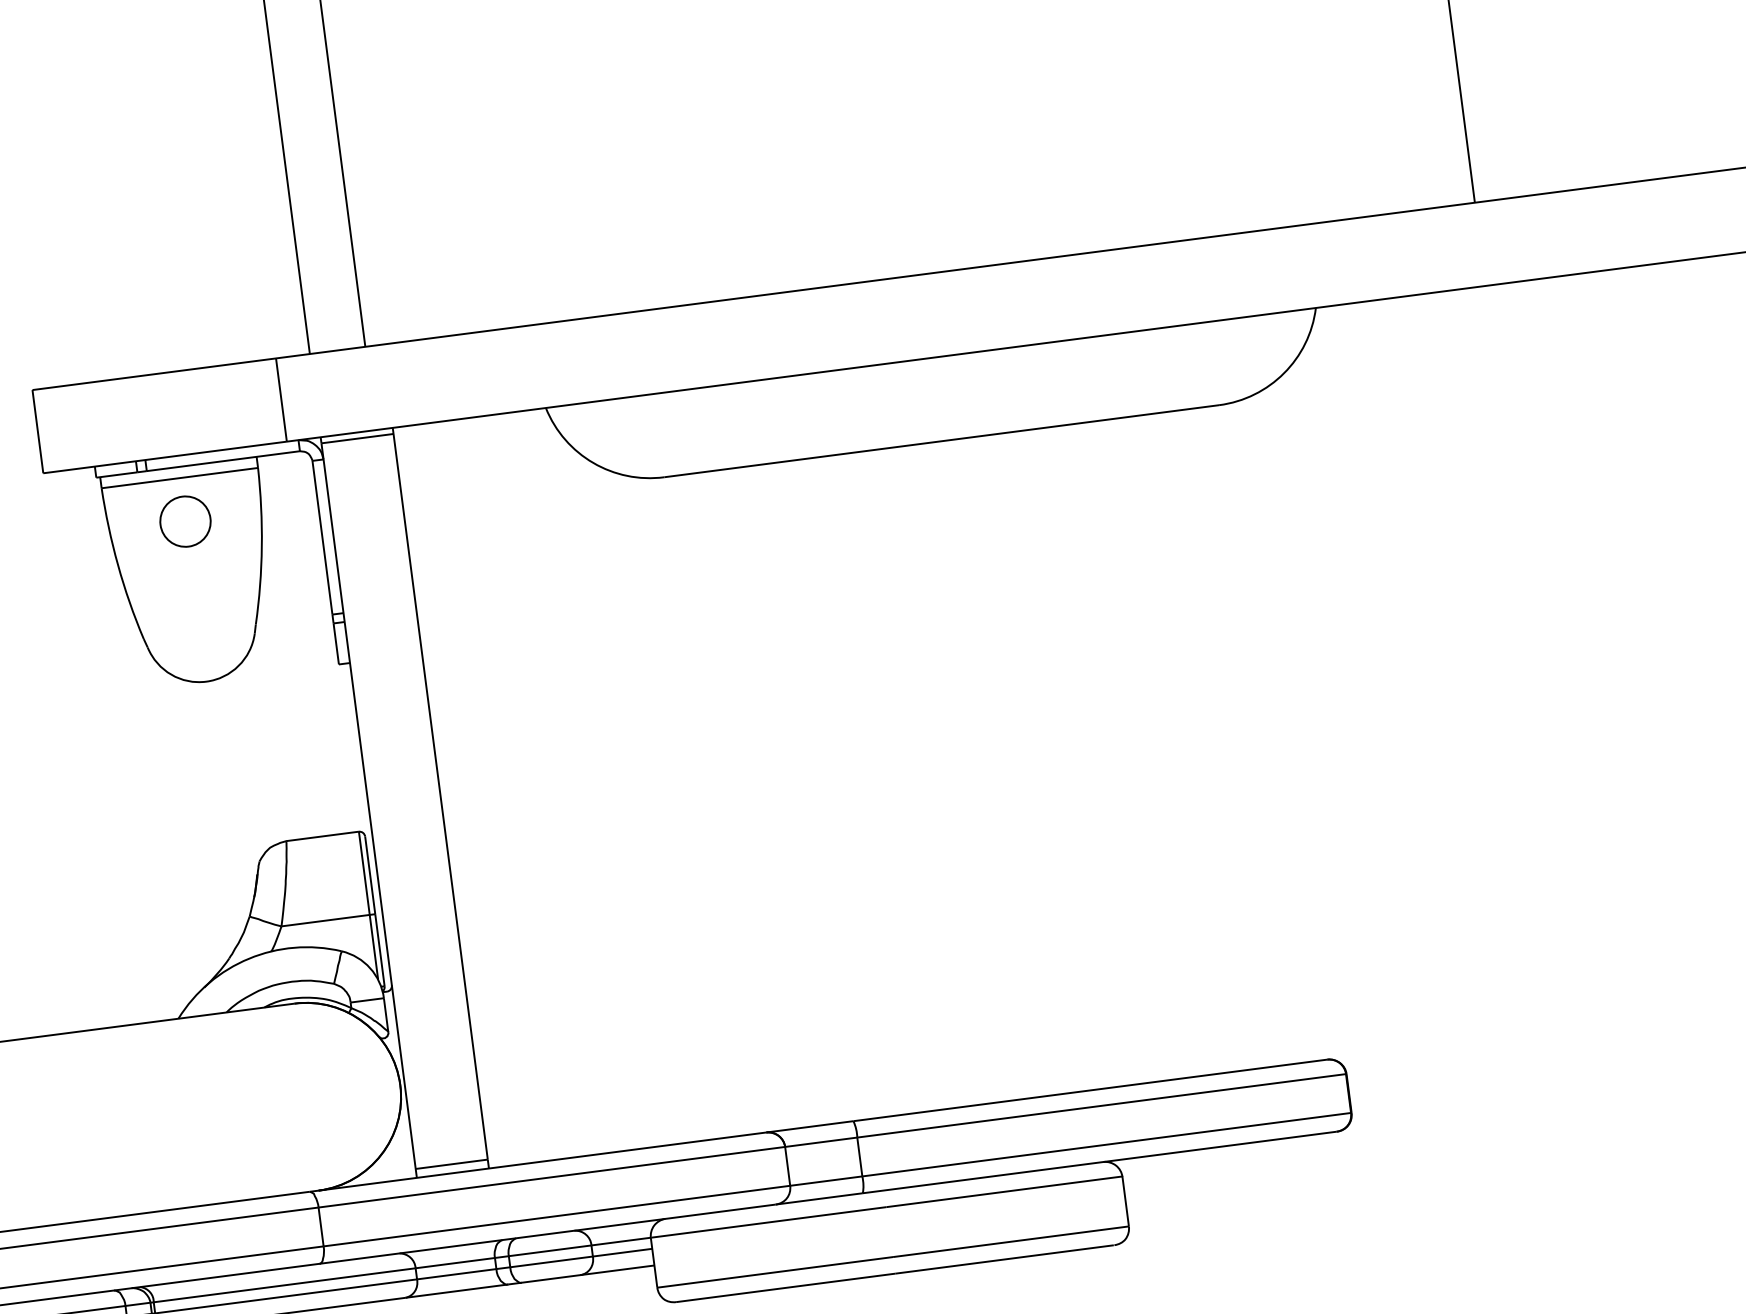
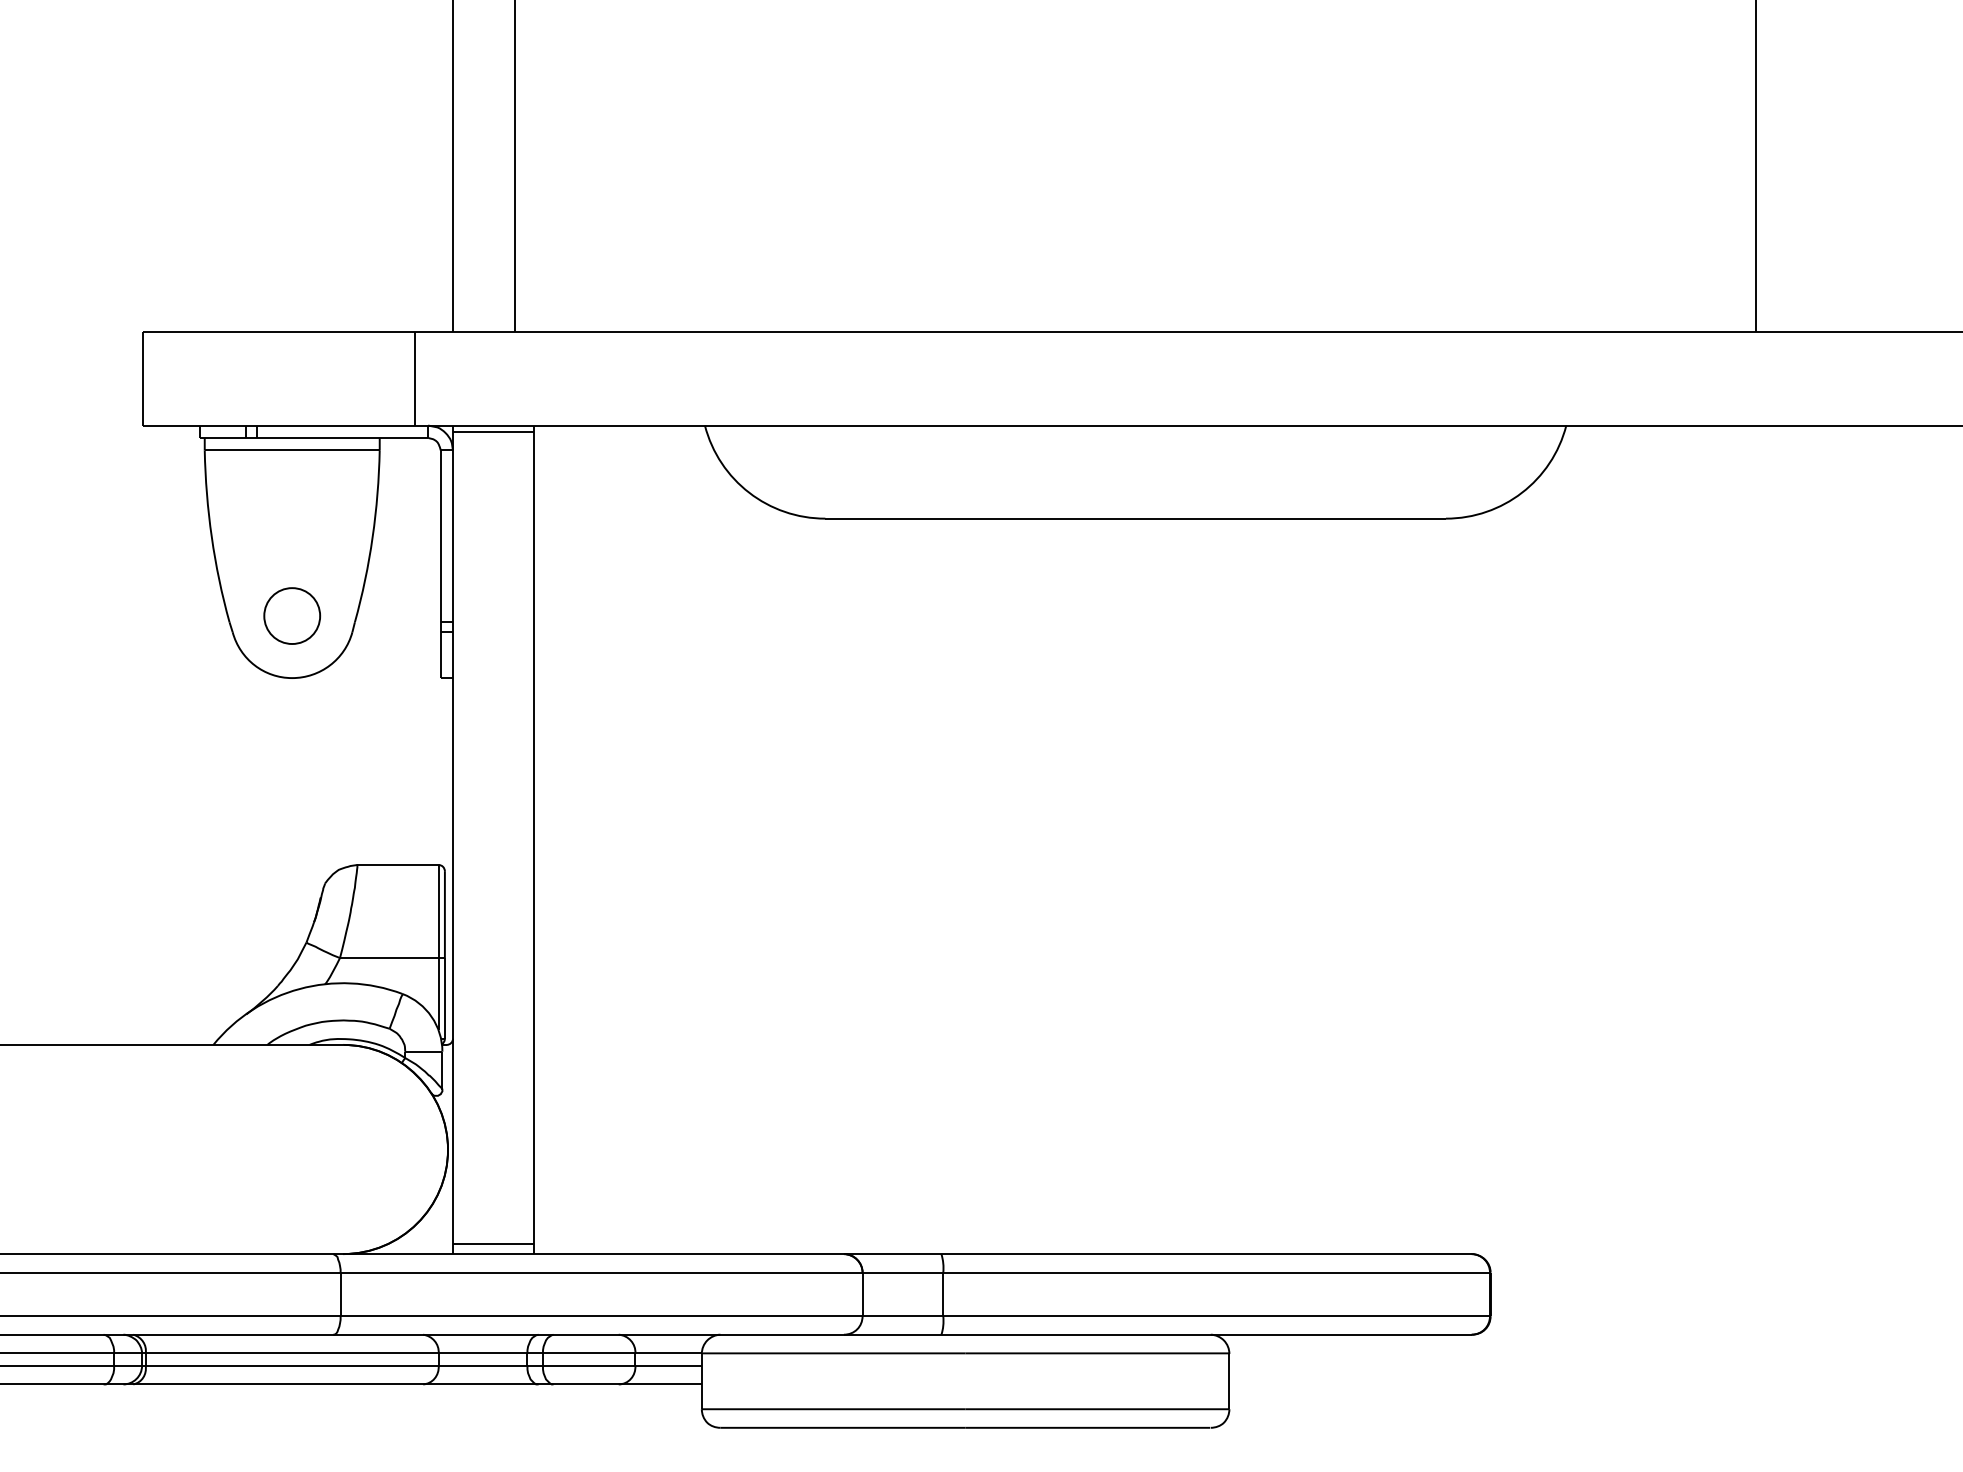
part: (185, 521) -> (292, 615), moved

